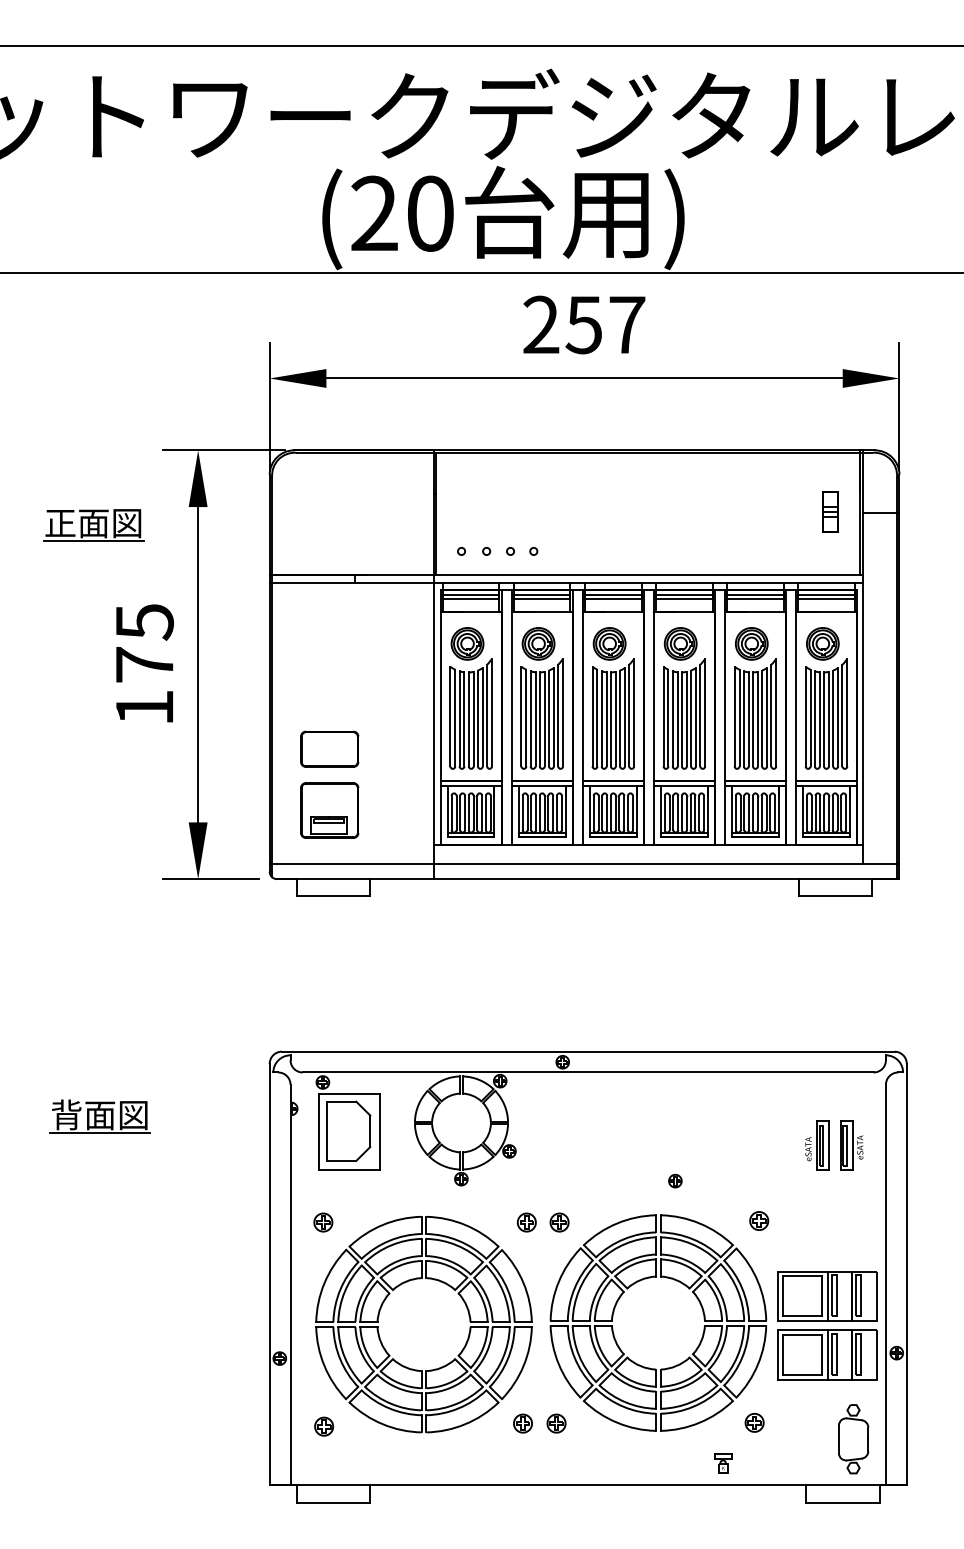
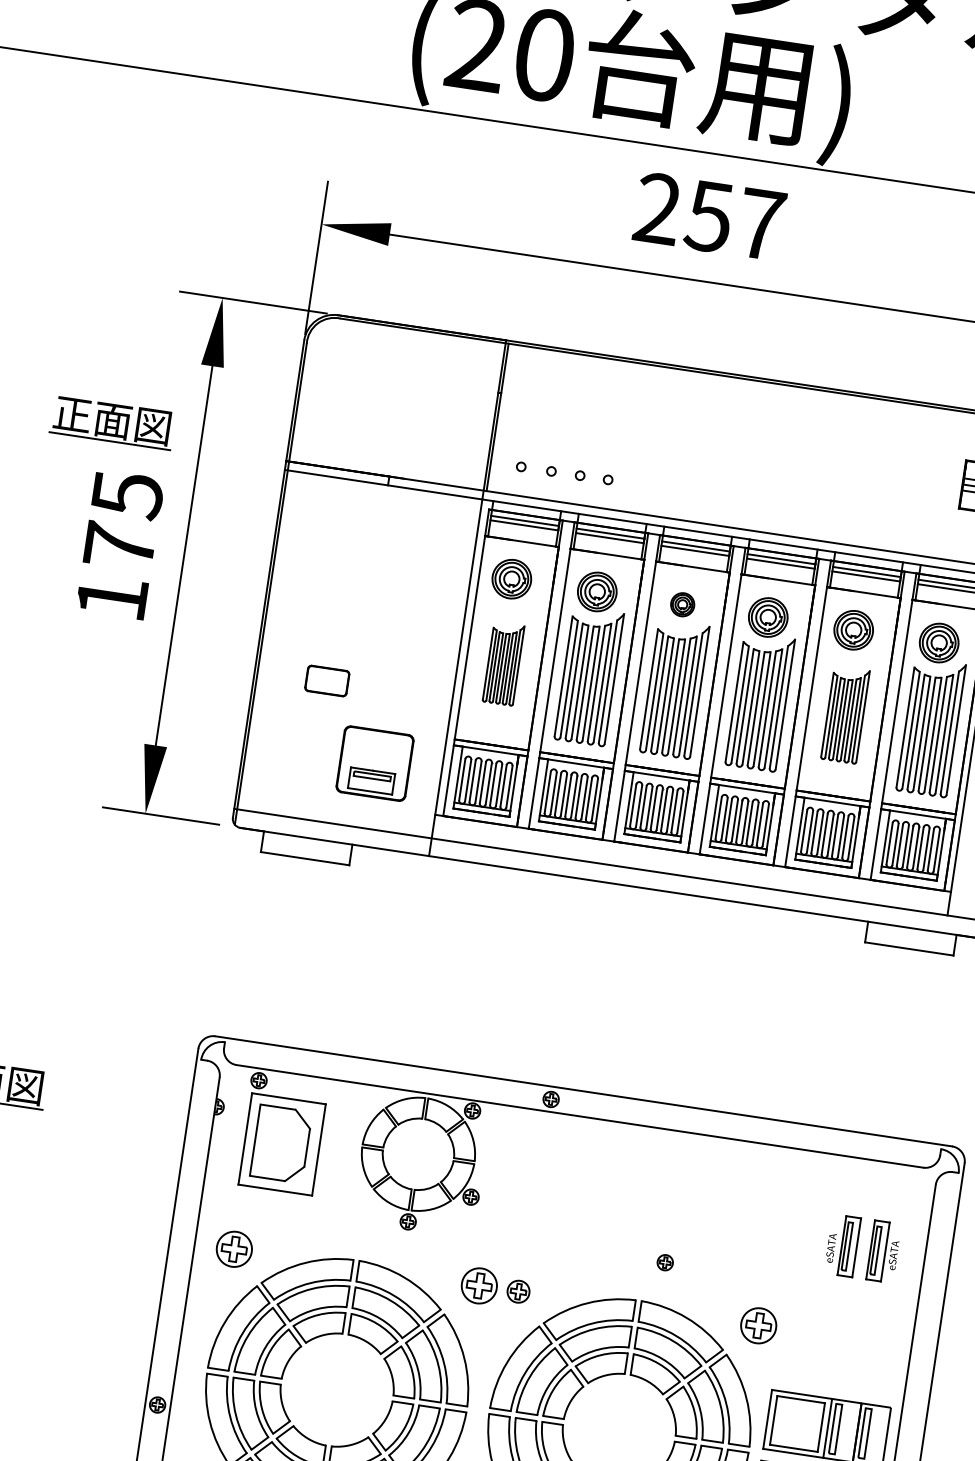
part: (93, 525) -> (112, 423), moved
part: (609, 643) -> (682, 604), size x0.6
part: (470, 713) -> (502, 663), size x0.6
part: (754, 713) -> (844, 714), size x0.7
part: (329, 748) -> (327, 680), size x0.6
part: (329, 810) -> (374, 763), moved
part: (759, 1220) -> (759, 1325), size x1.6
part: (323, 1222) -> (234, 1249), size x1.6
part: (526, 1222) -> (478, 1285), size x1.6

